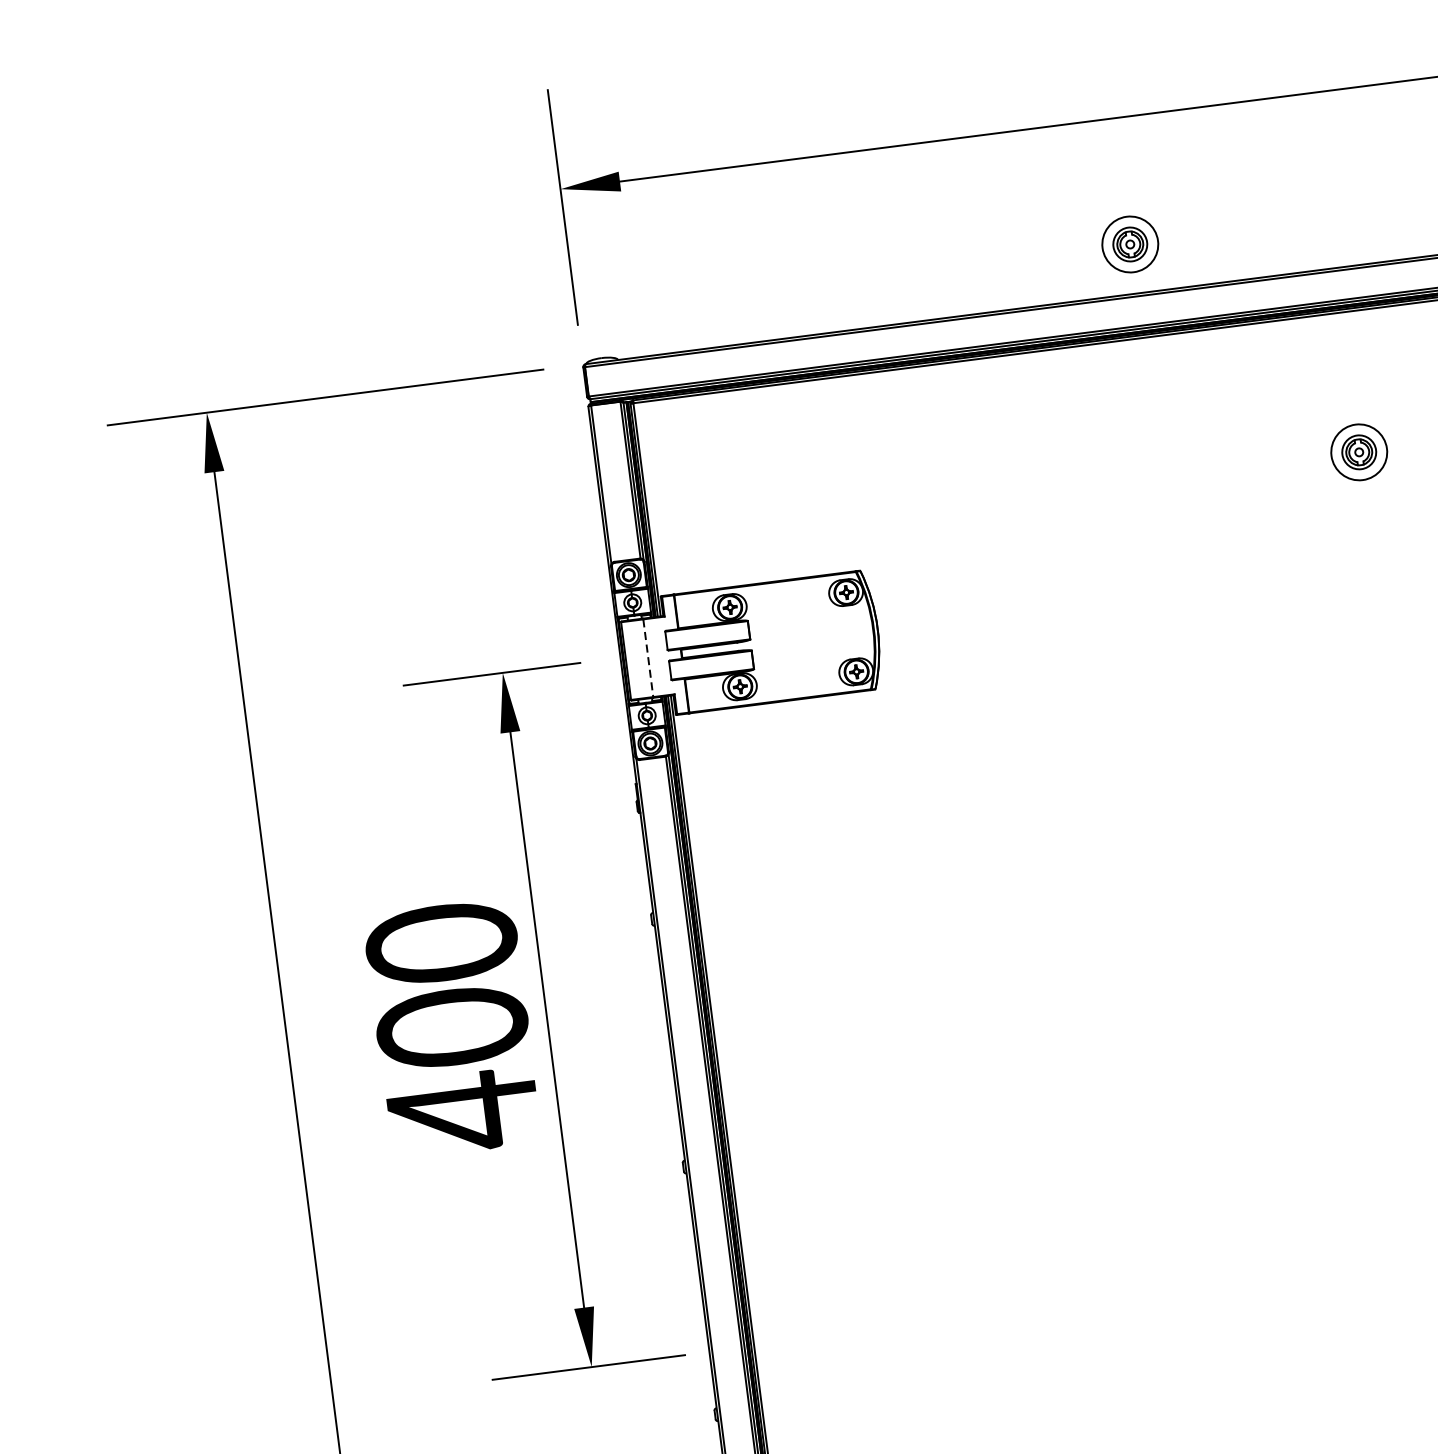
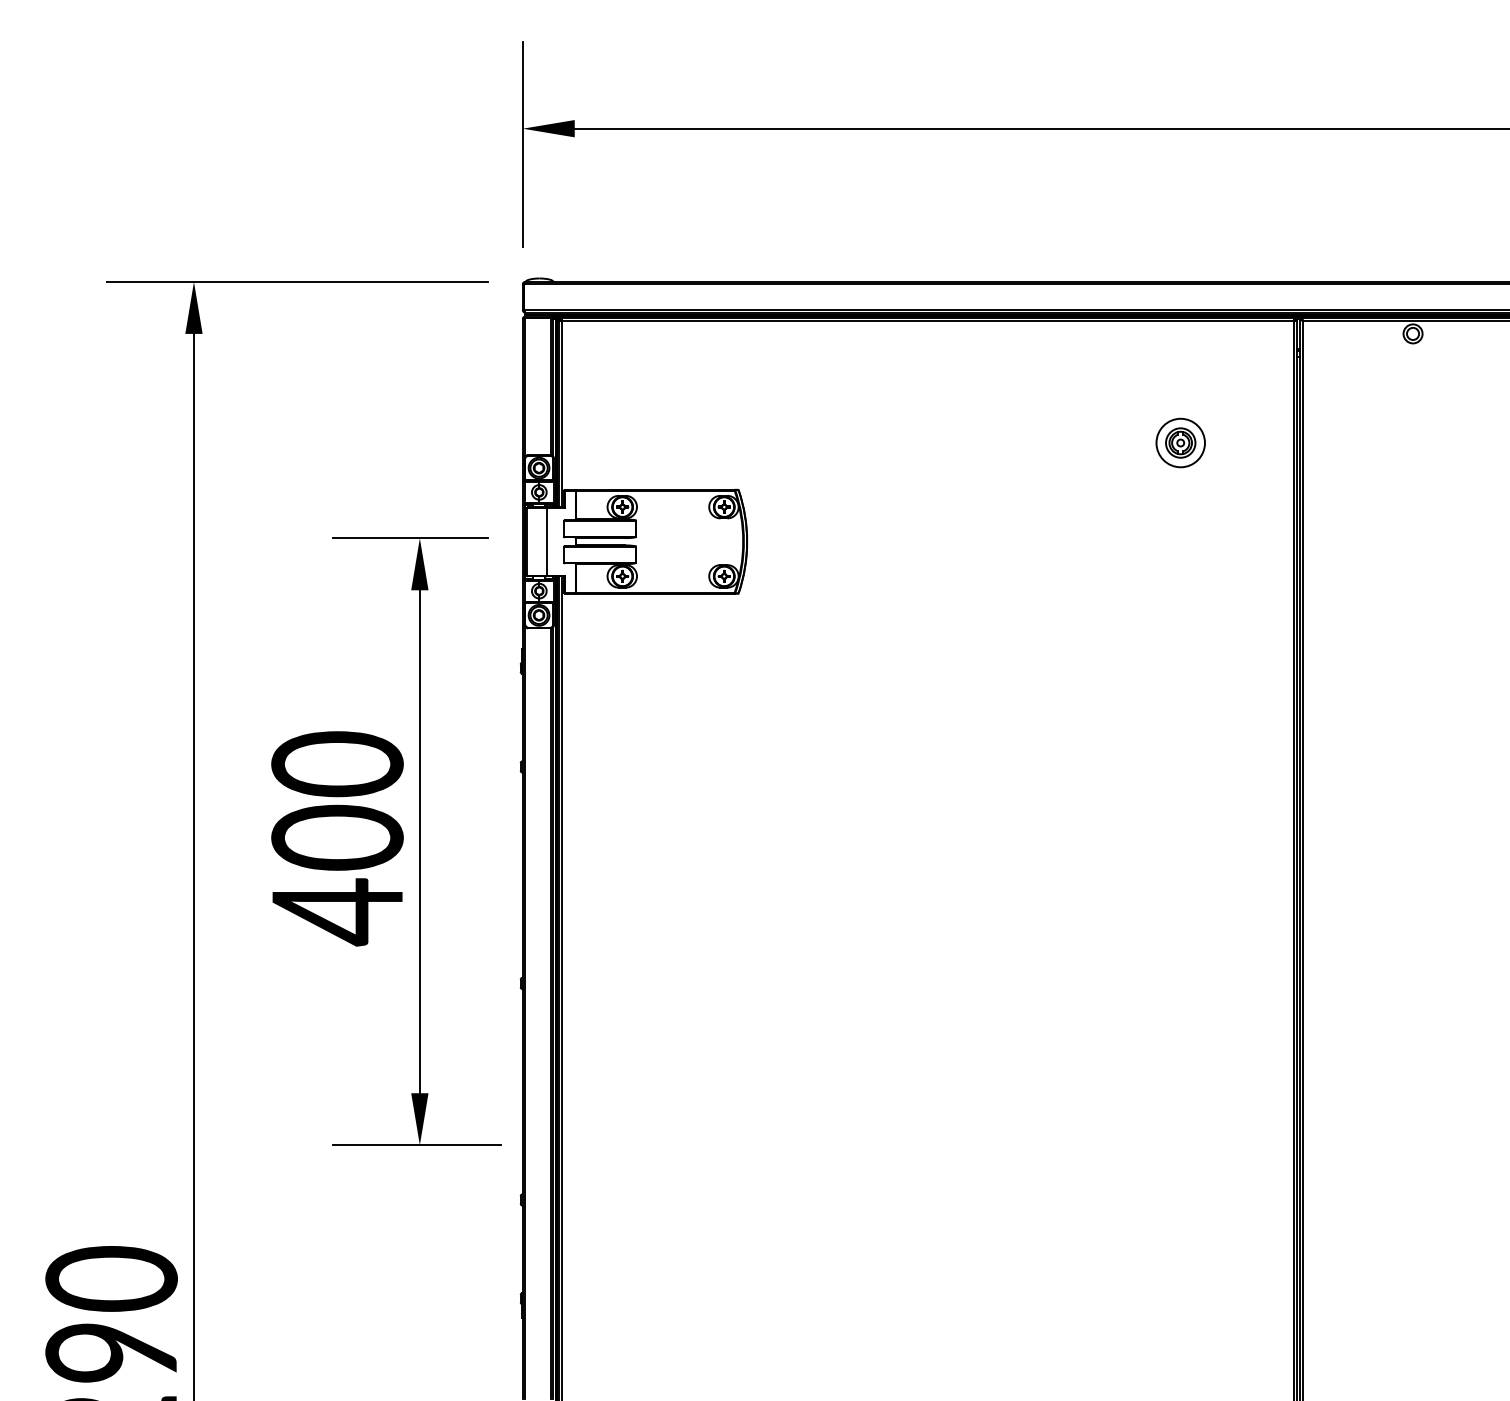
part: (1129, 243) -> (1006, 238), removed
line: (648, 657) -> (546, 541), dashed -> solid

